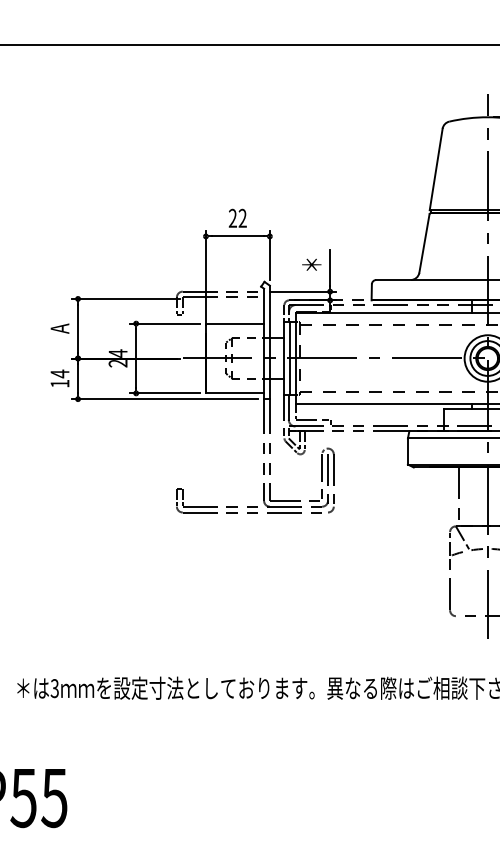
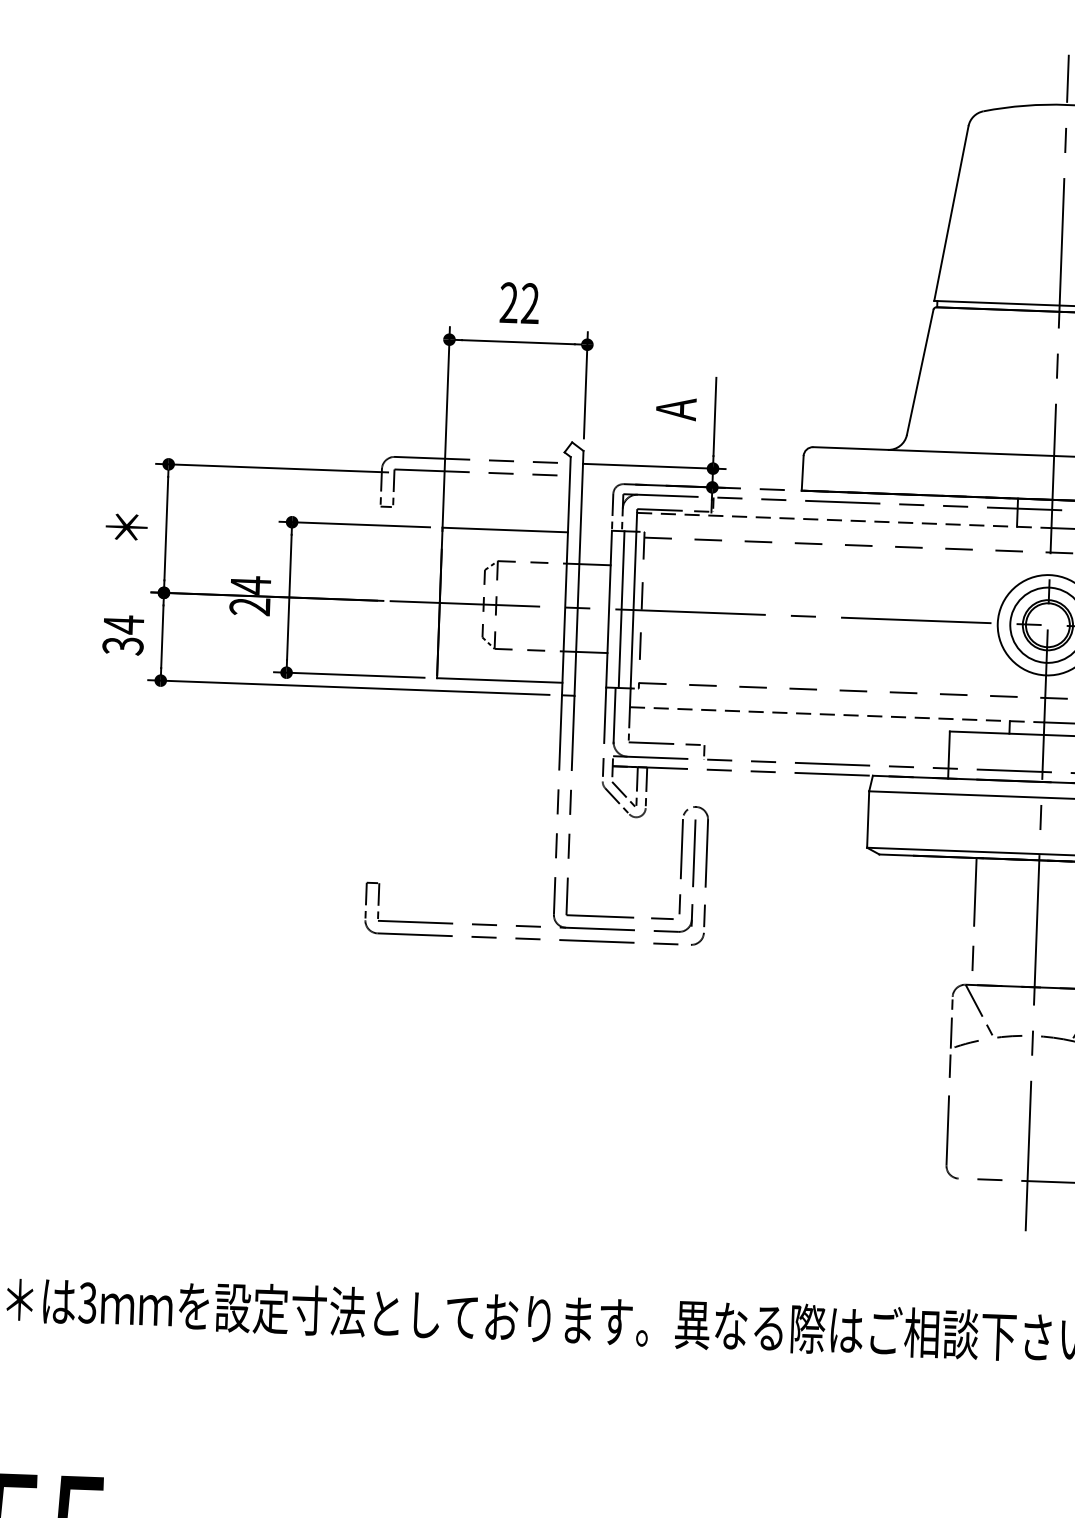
text: (311, 264) -> (674, 408), ＊ -> A
line: (392, 313) -> (845, 520), solid -> dashed
text: (59, 328) -> (126, 526), A -> ＊
text: (59, 383) -> (121, 645), 14 -> 34
line: (392, 403) -> (838, 714), solid -> dashed

